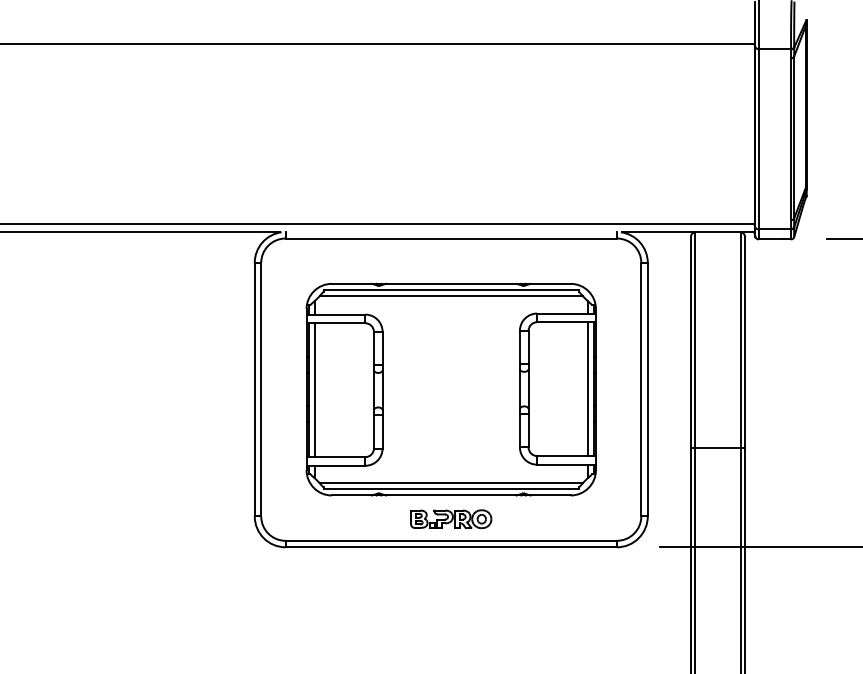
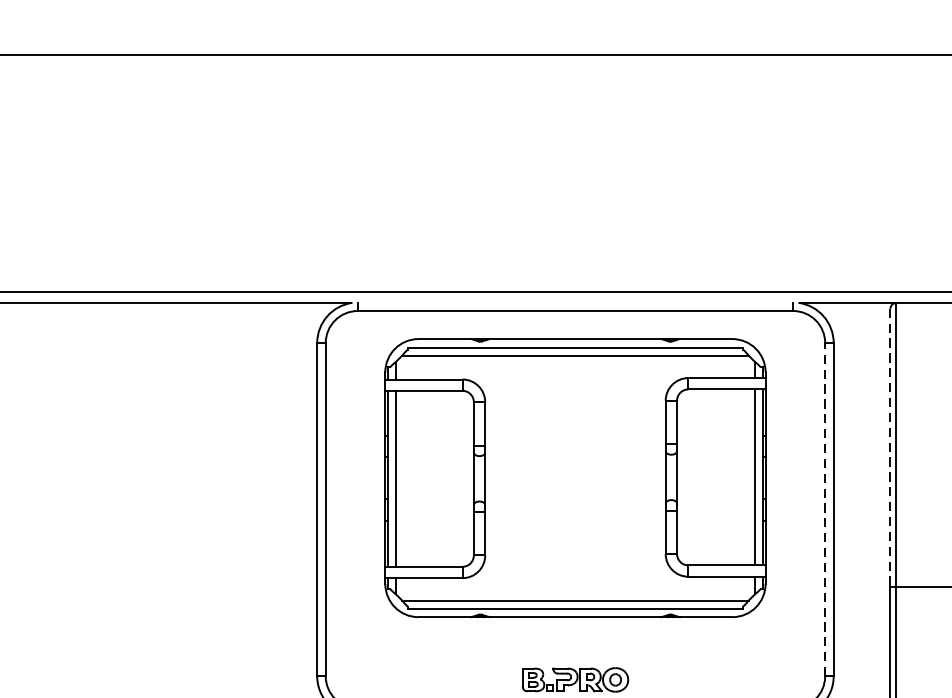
line: (690, 342) -> (889, 447), solid -> dashed
part: (450, 389) -> (574, 477), moved
line: (641, 389) -> (825, 509), solid -> dashed

